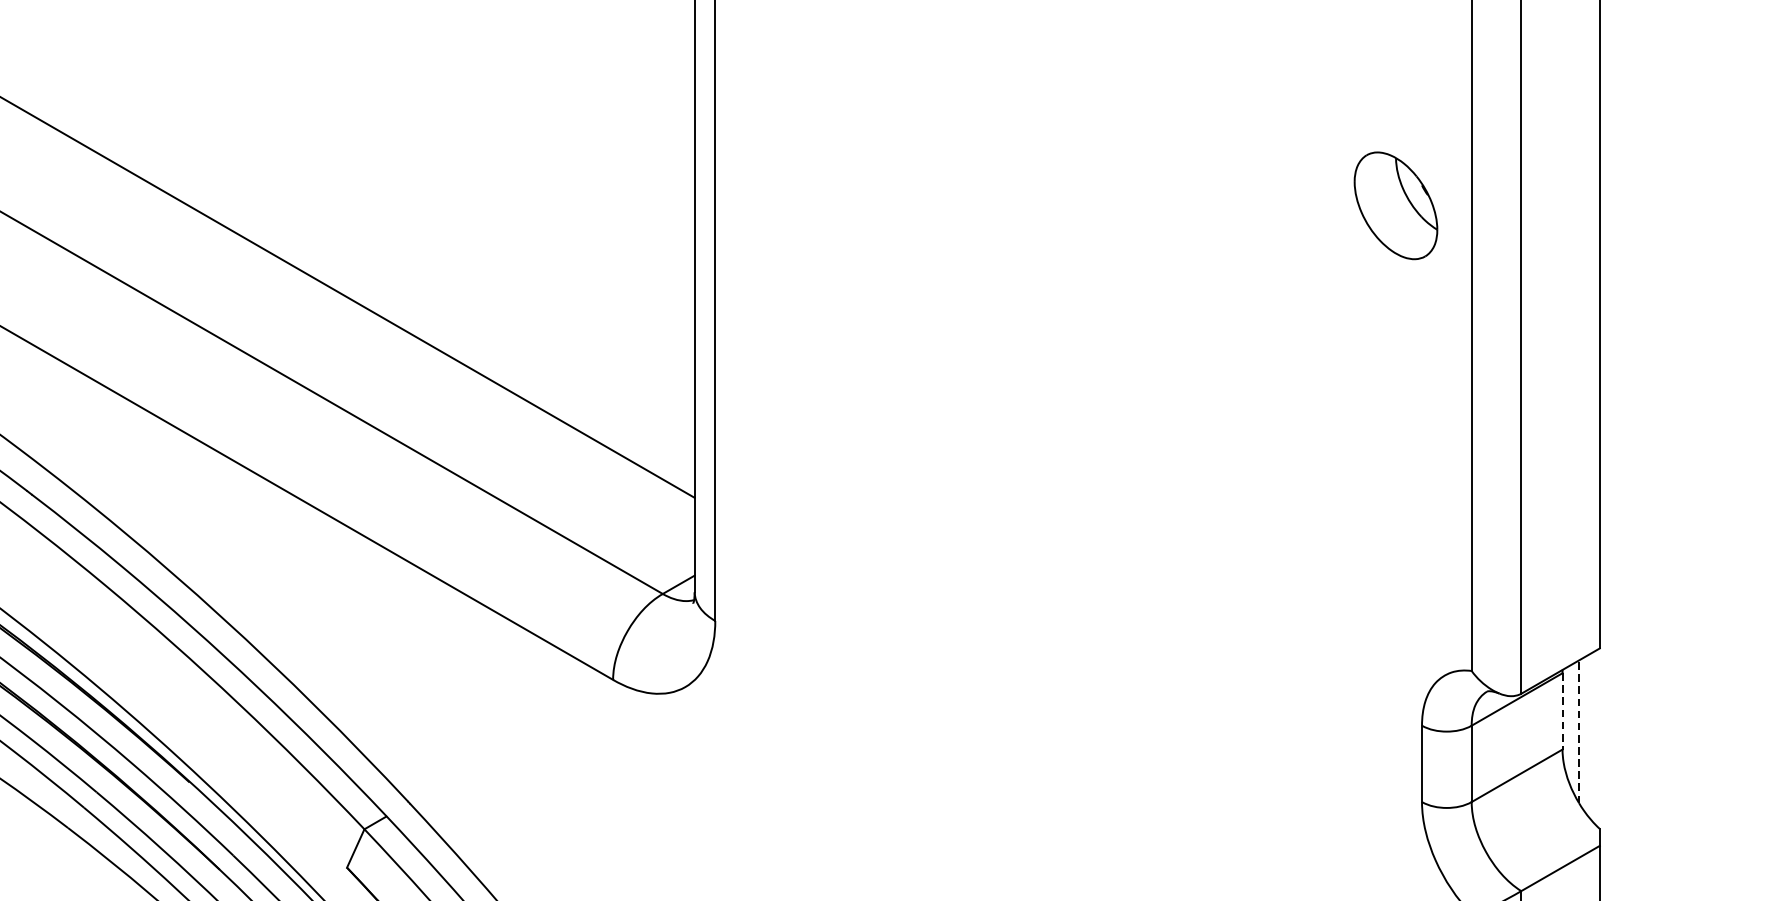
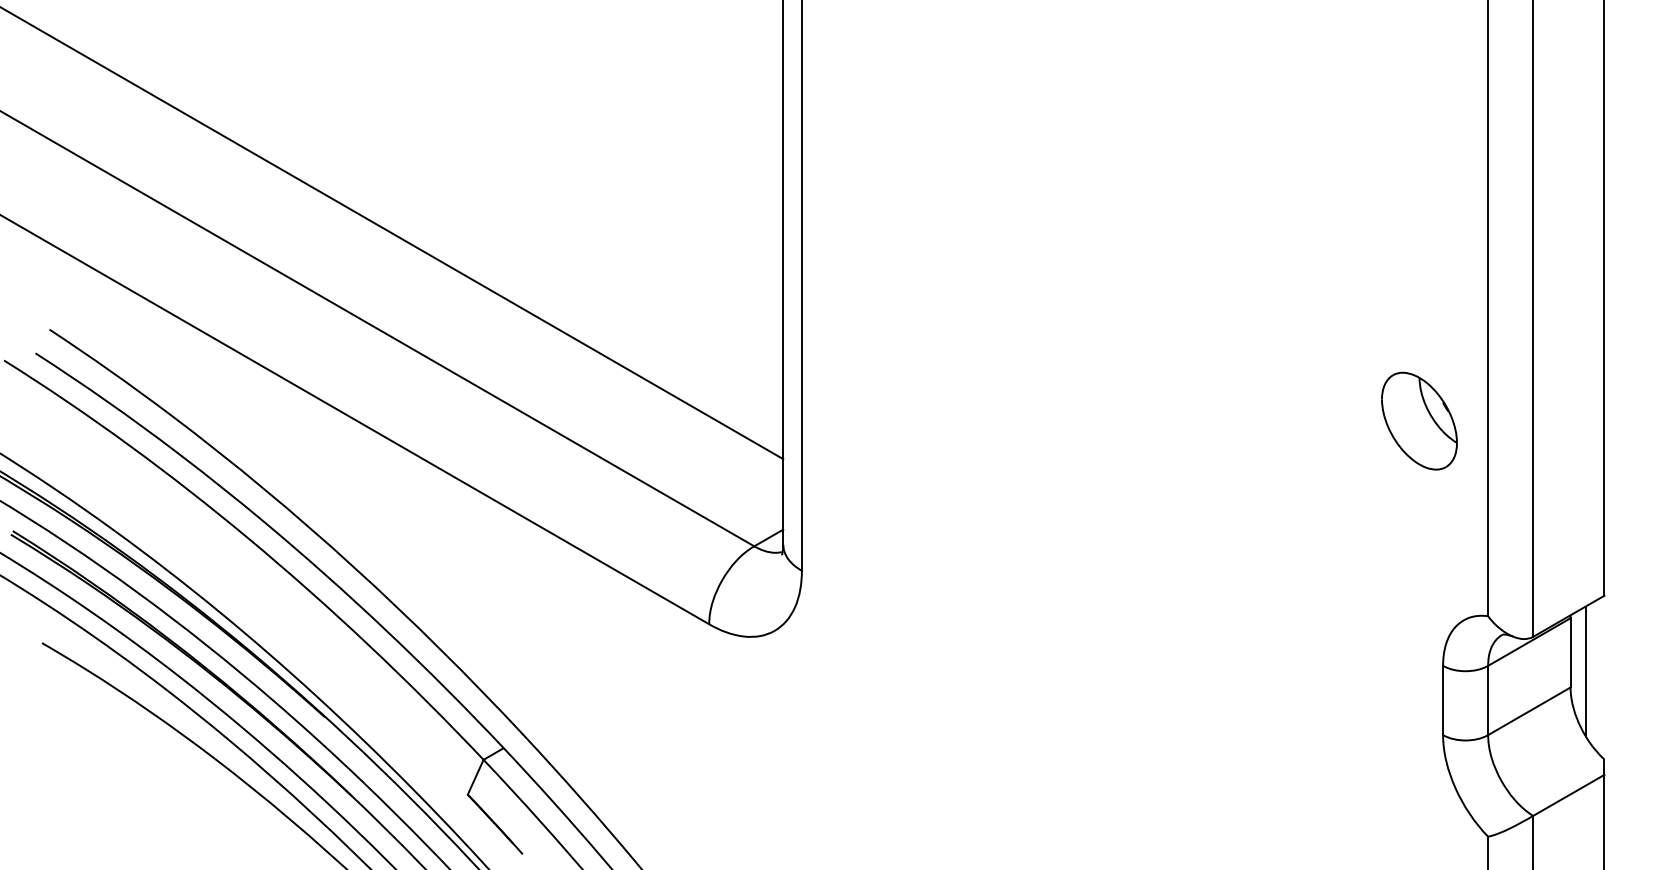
part: (1396, 205) -> (1419, 420), moved
line: (1562, 710) -> (1570, 652), dashed -> solid
line: (1578, 731) -> (1585, 671), dashed -> solid

